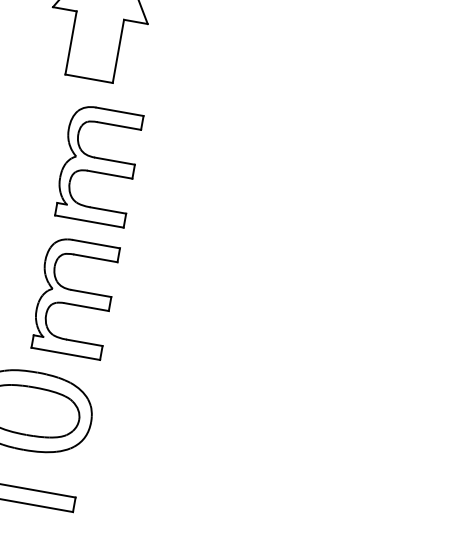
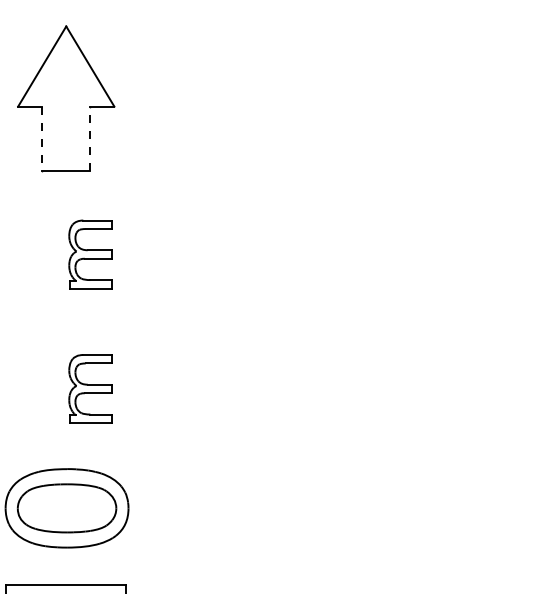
line: (71, 43) -> (42, 139), solid -> dashed
line: (118, 51) -> (90, 138), solid -> dashed
part: (98, 165) -> (90, 254), size x0.6
part: (74, 297) -> (90, 388), size x0.6

